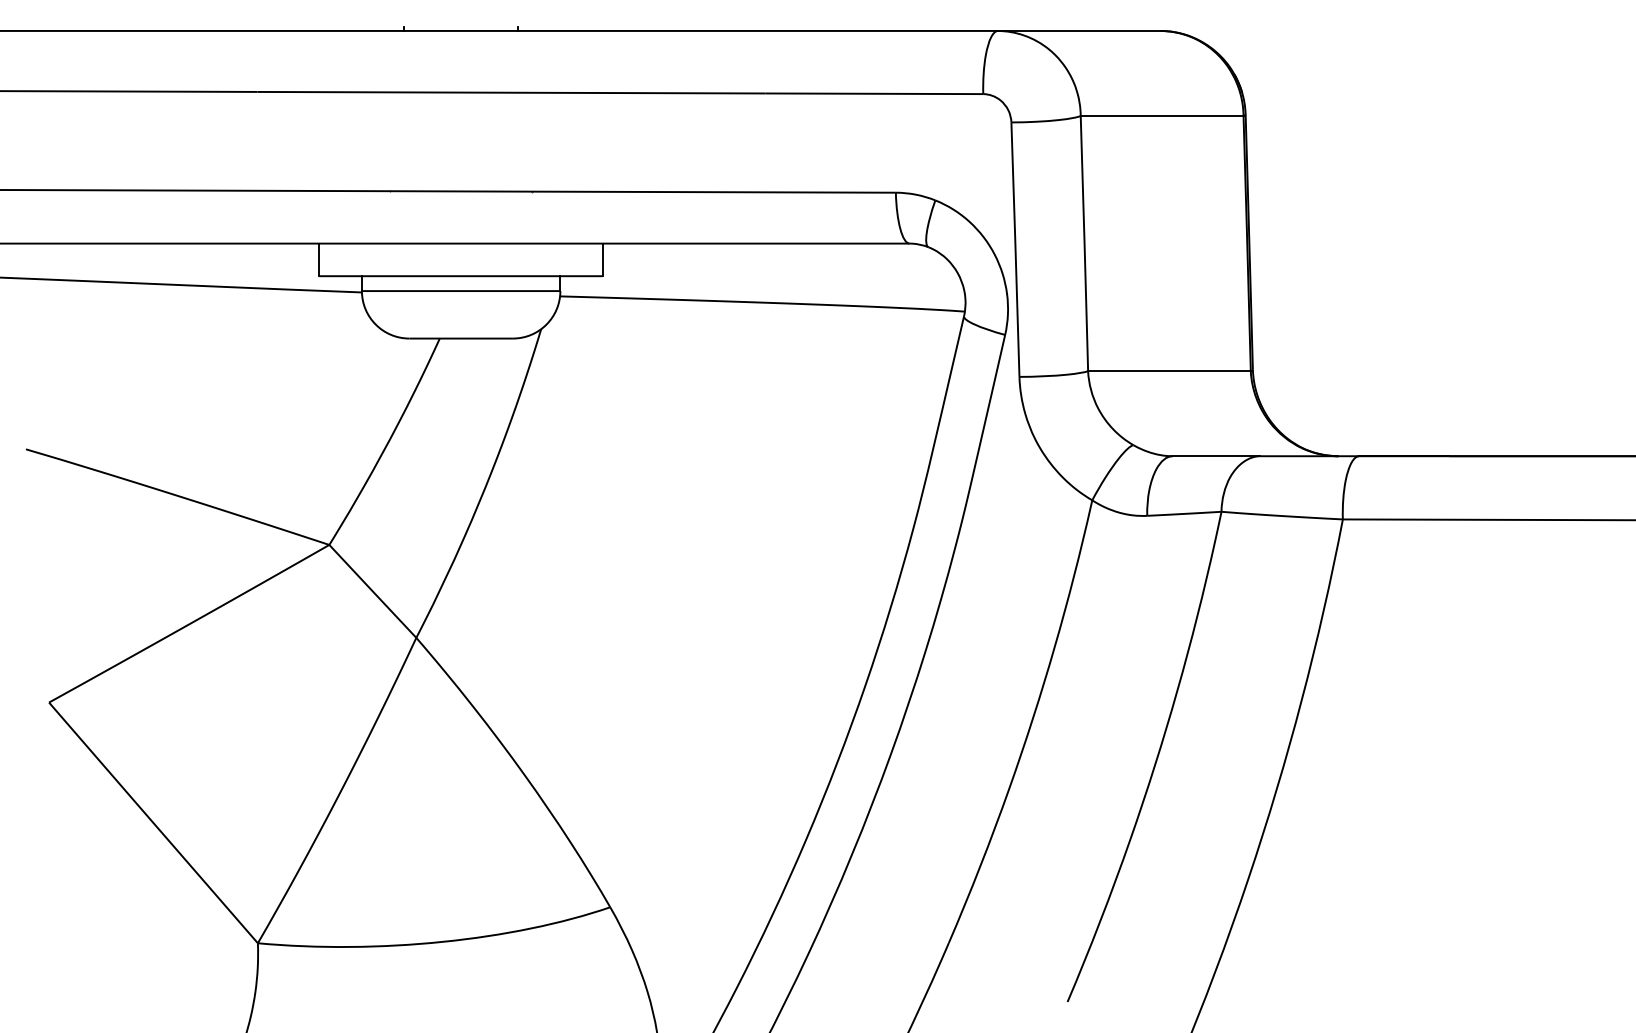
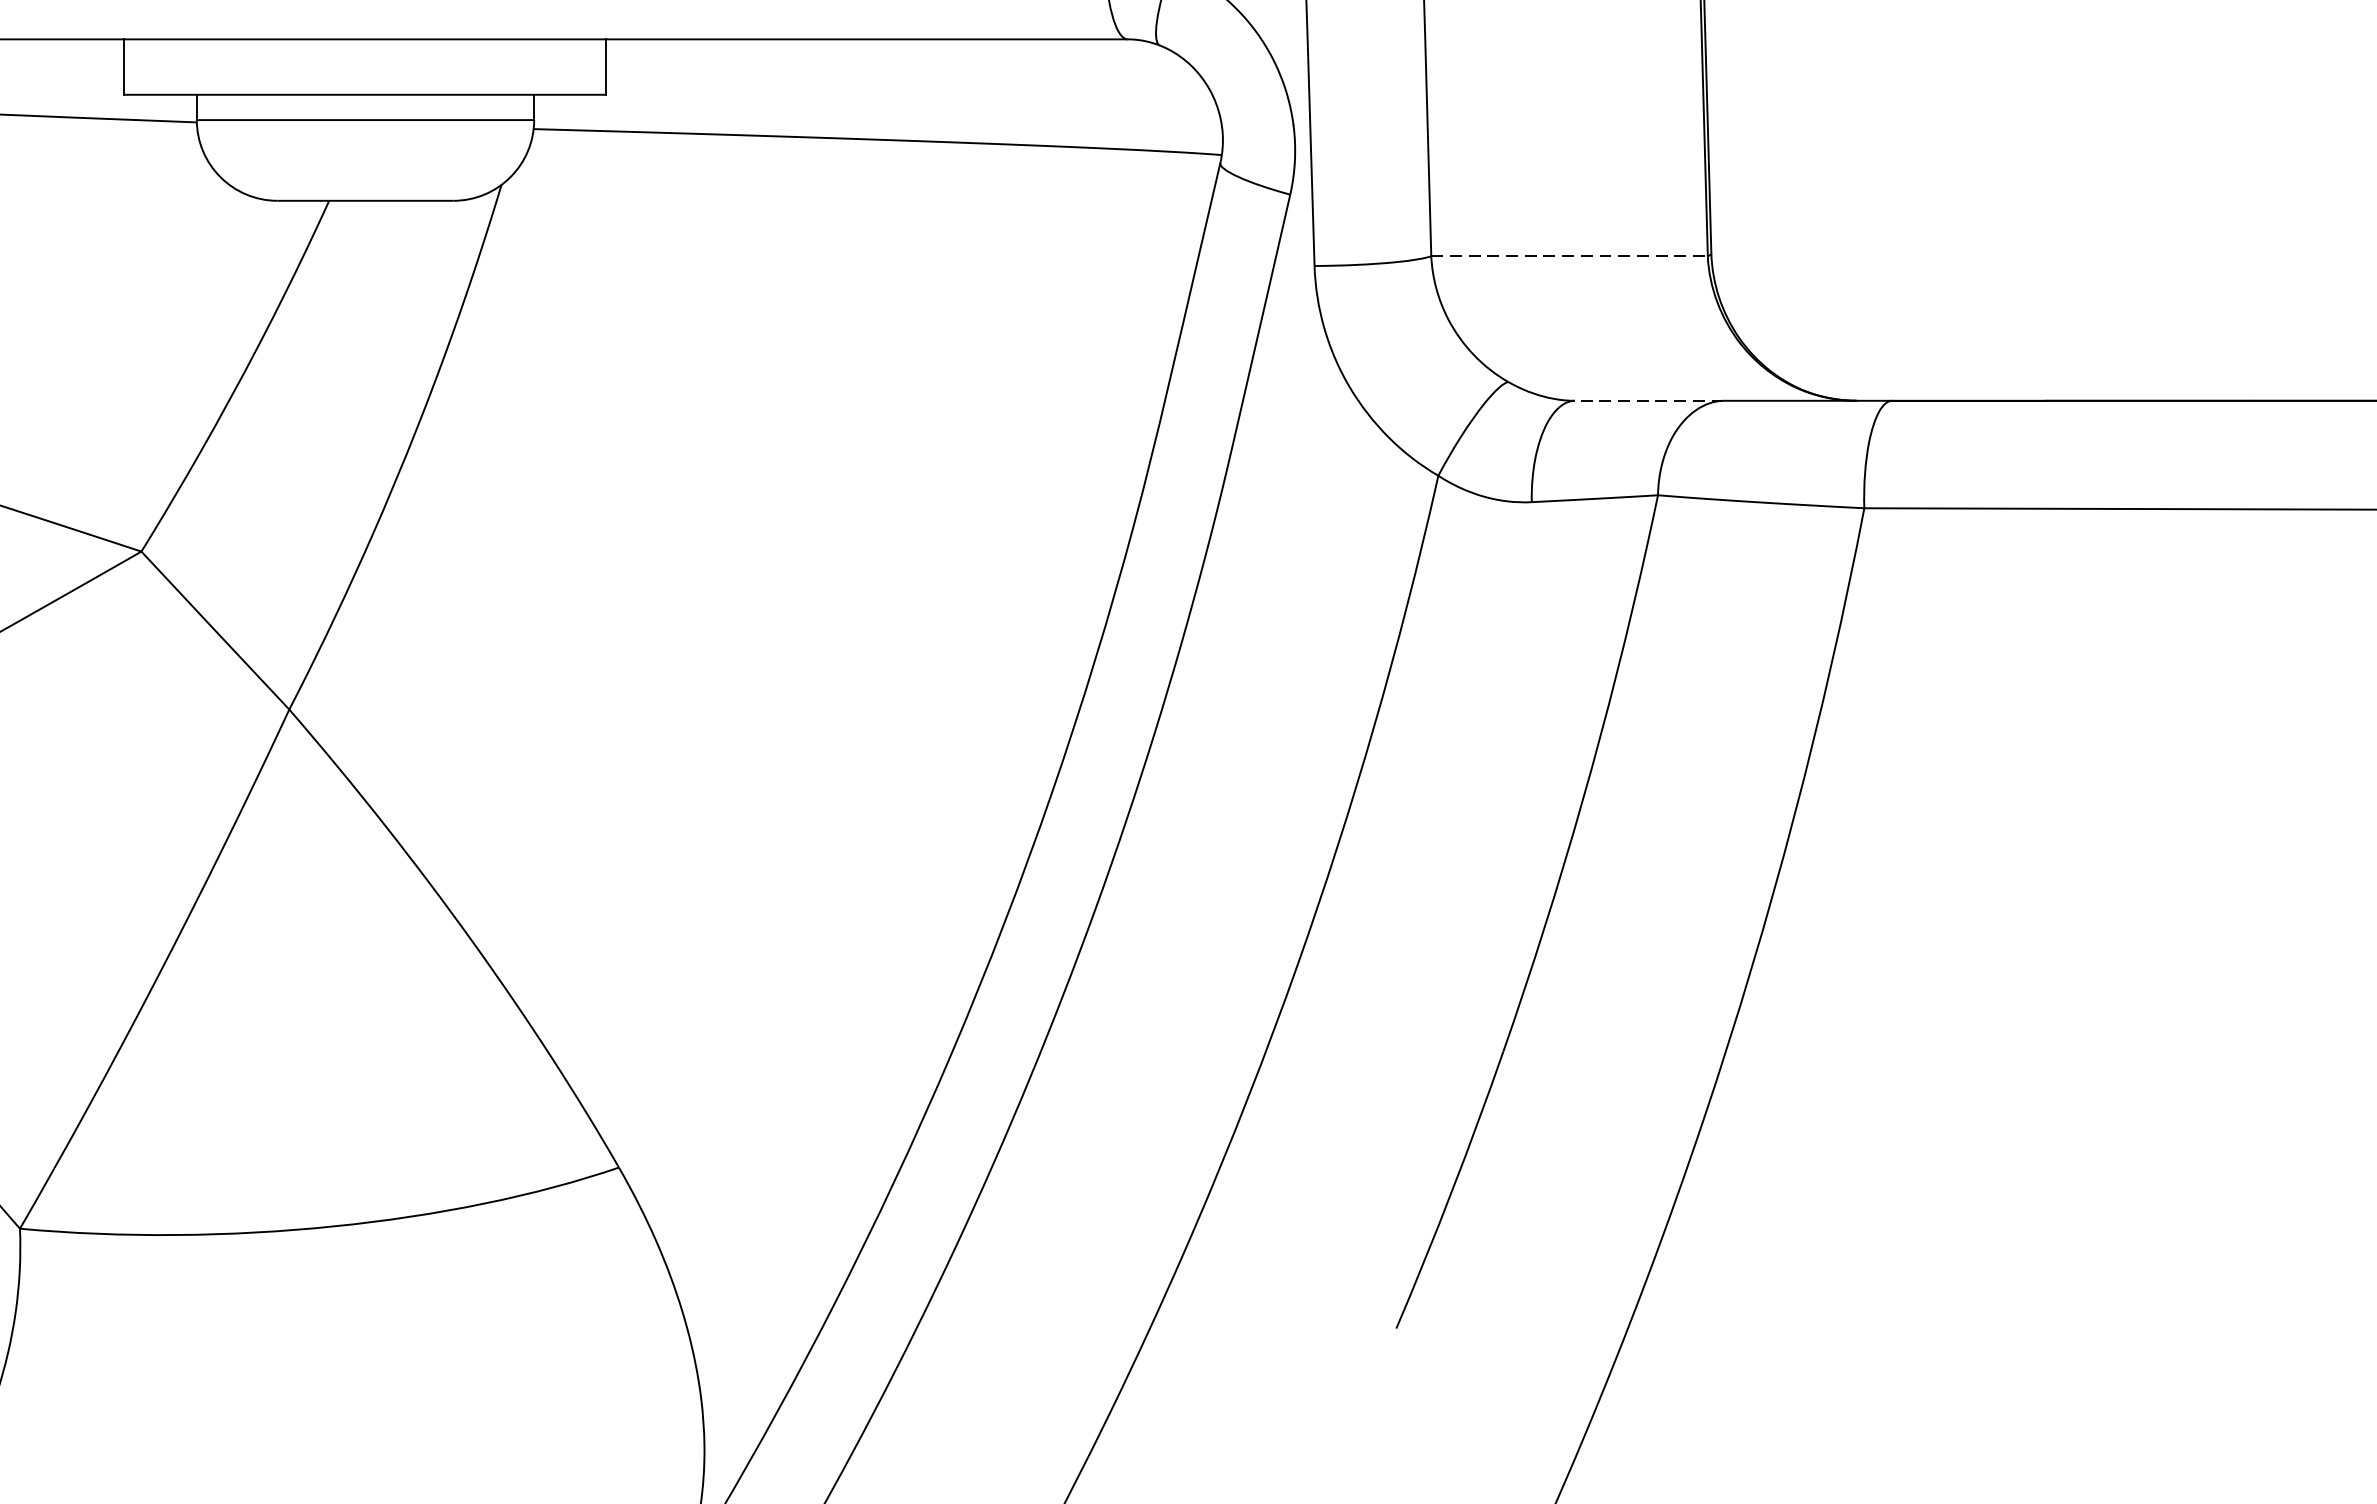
line: (1169, 371) -> (1569, 256), solid -> dashed
line: (1216, 456) -> (1649, 401), solid -> dashed

